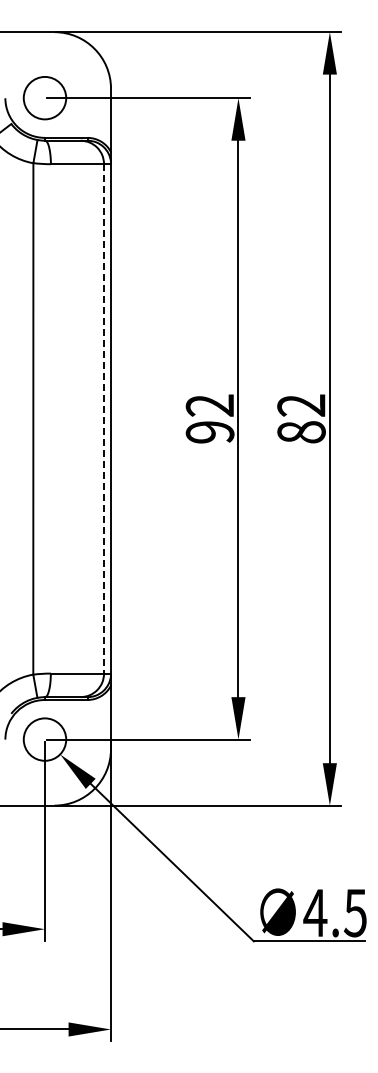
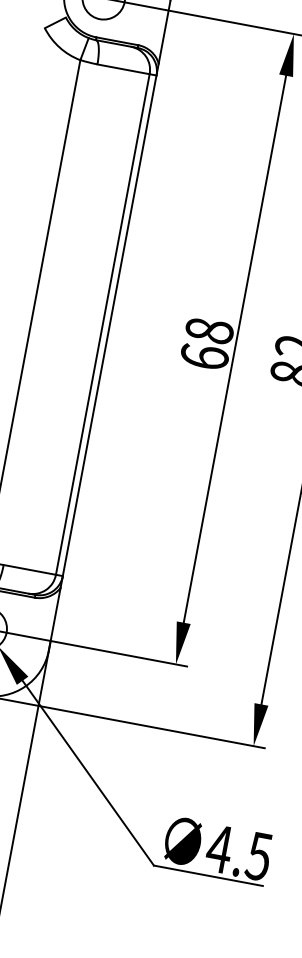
line: (104, 418) -> (103, 324), dashed -> solid
text: (209, 418) -> (206, 343), 92 -> 68

